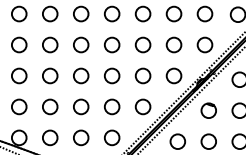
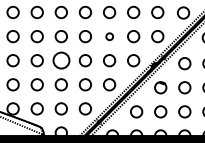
circle: (143, 44) -> (109, 36), size x0.6
circle: (80, 75) -> (60, 60), size x1.4

